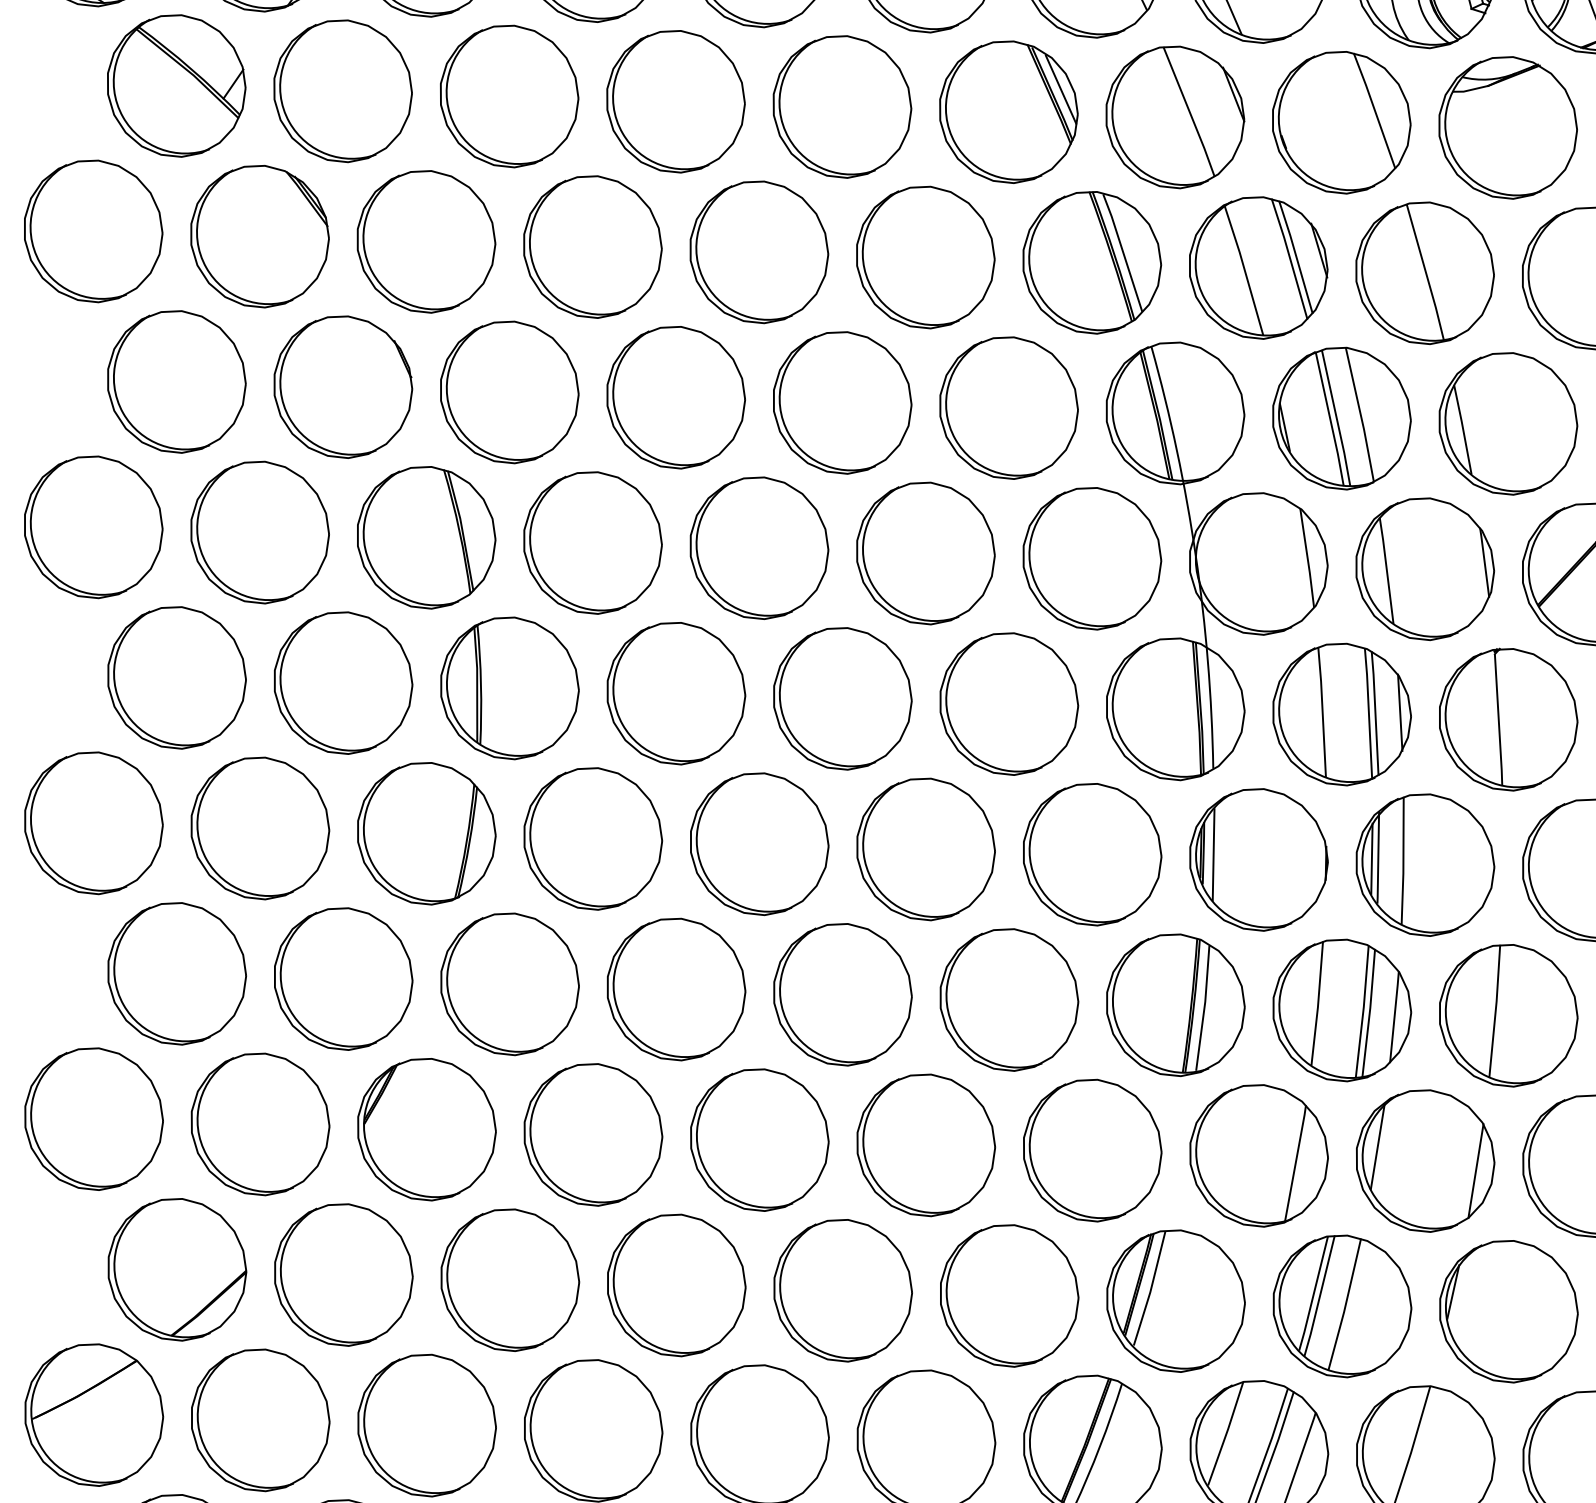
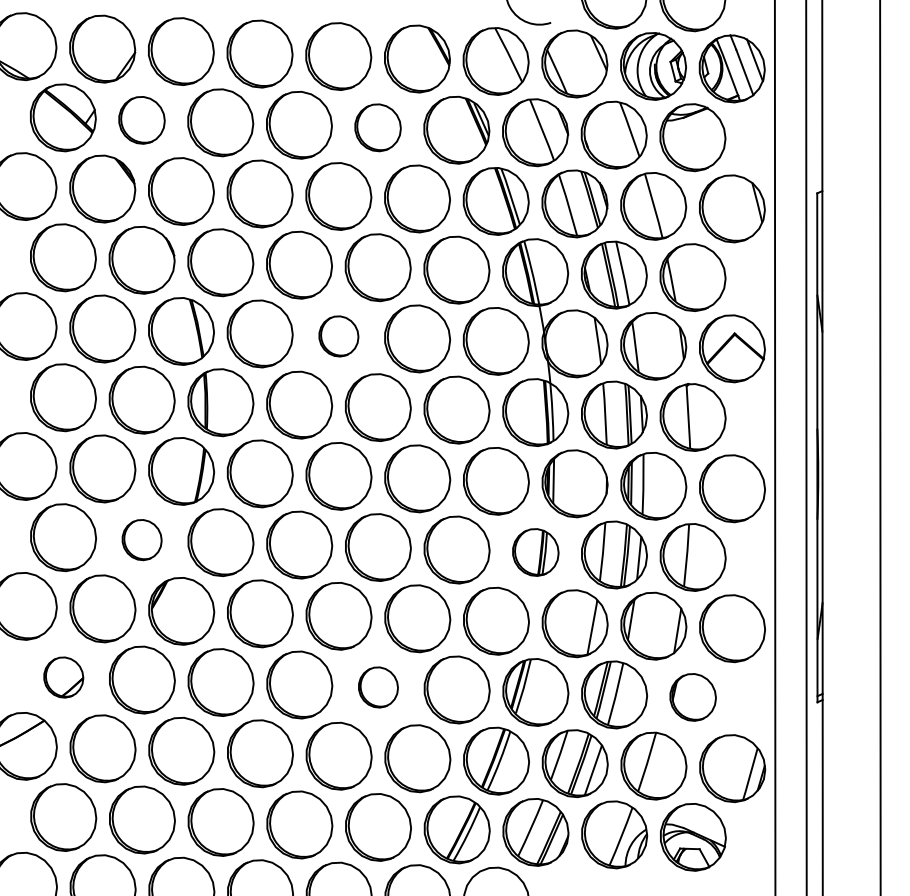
part: (341, 91) -> (141, 120), size x0.7
part: (841, 106) -> (377, 127), size x0.7
part: (758, 548) -> (338, 336), size x0.6
part: (341, 977) -> (141, 539), size x0.6
part: (1175, 1005) -> (535, 552), size x0.7
part: (177, 1269) -> (63, 677), size x0.6
part: (843, 1290) -> (378, 687), size x0.6
part: (1507, 1311) -> (692, 697), size x0.7

